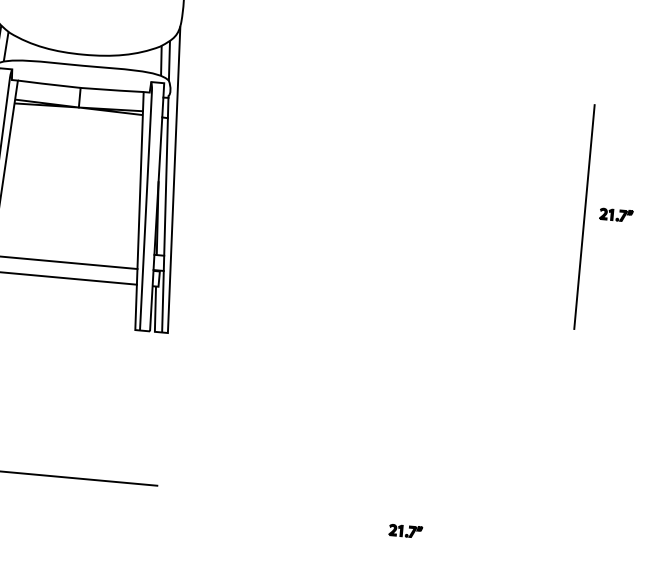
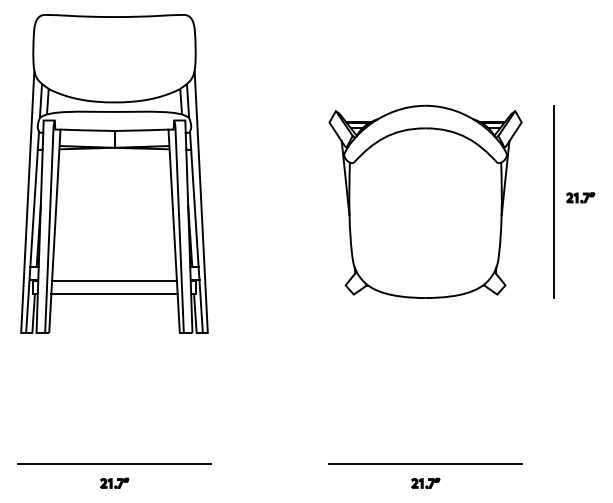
part: (435, 202) -> (425, 201), added
part: (43, 497) -> (114, 482), added
line: (407, 508) -> (425, 463), added

